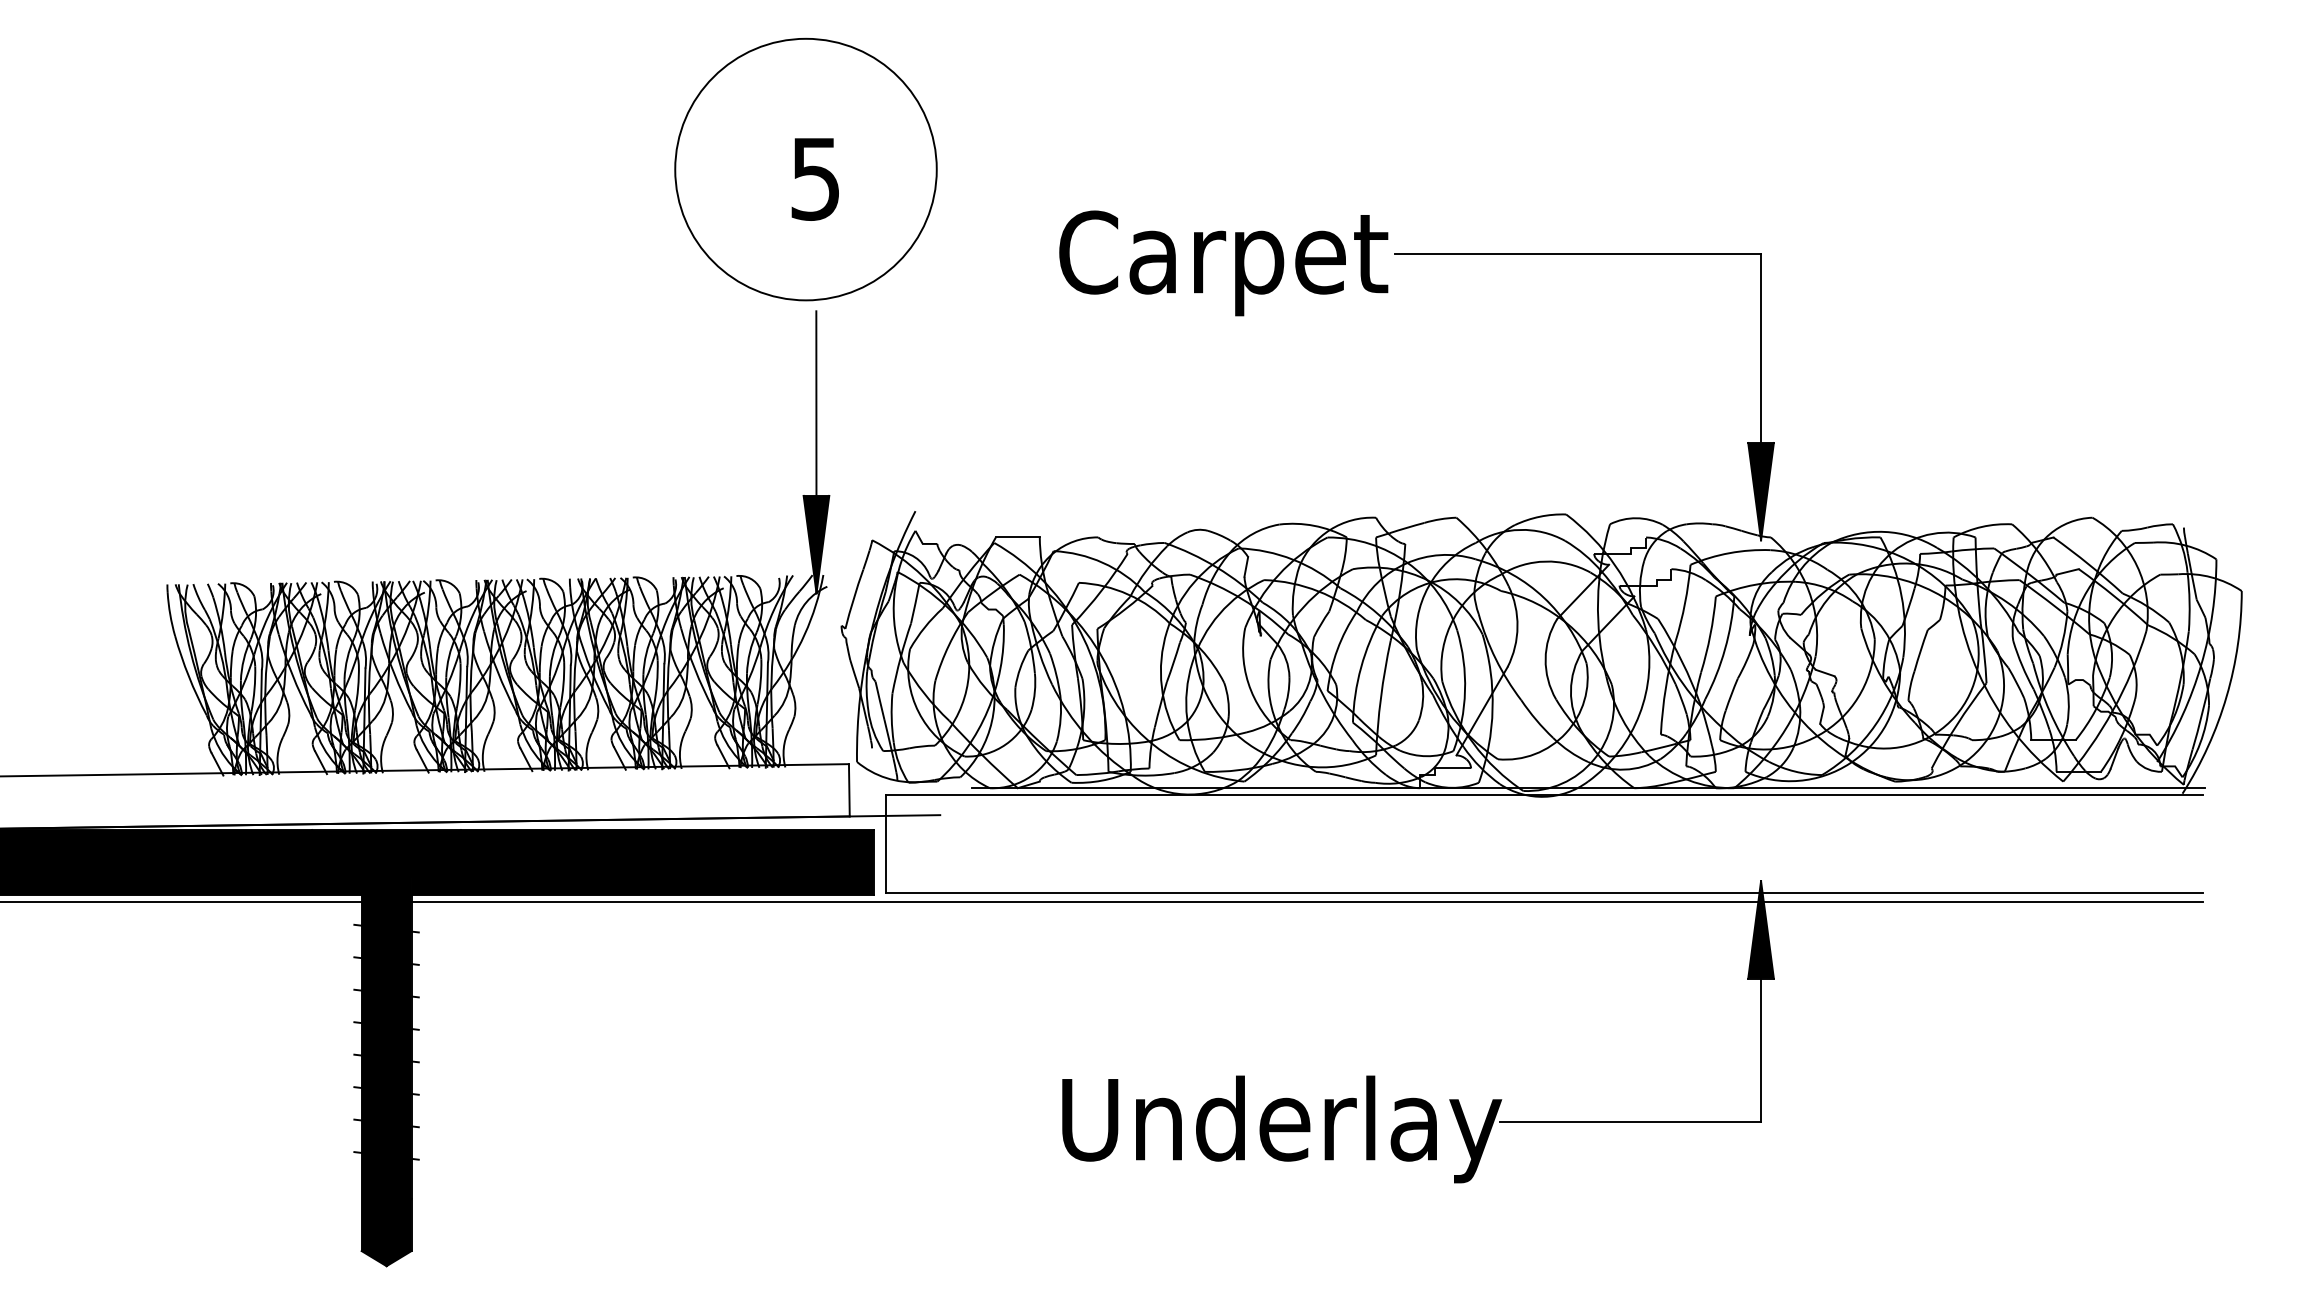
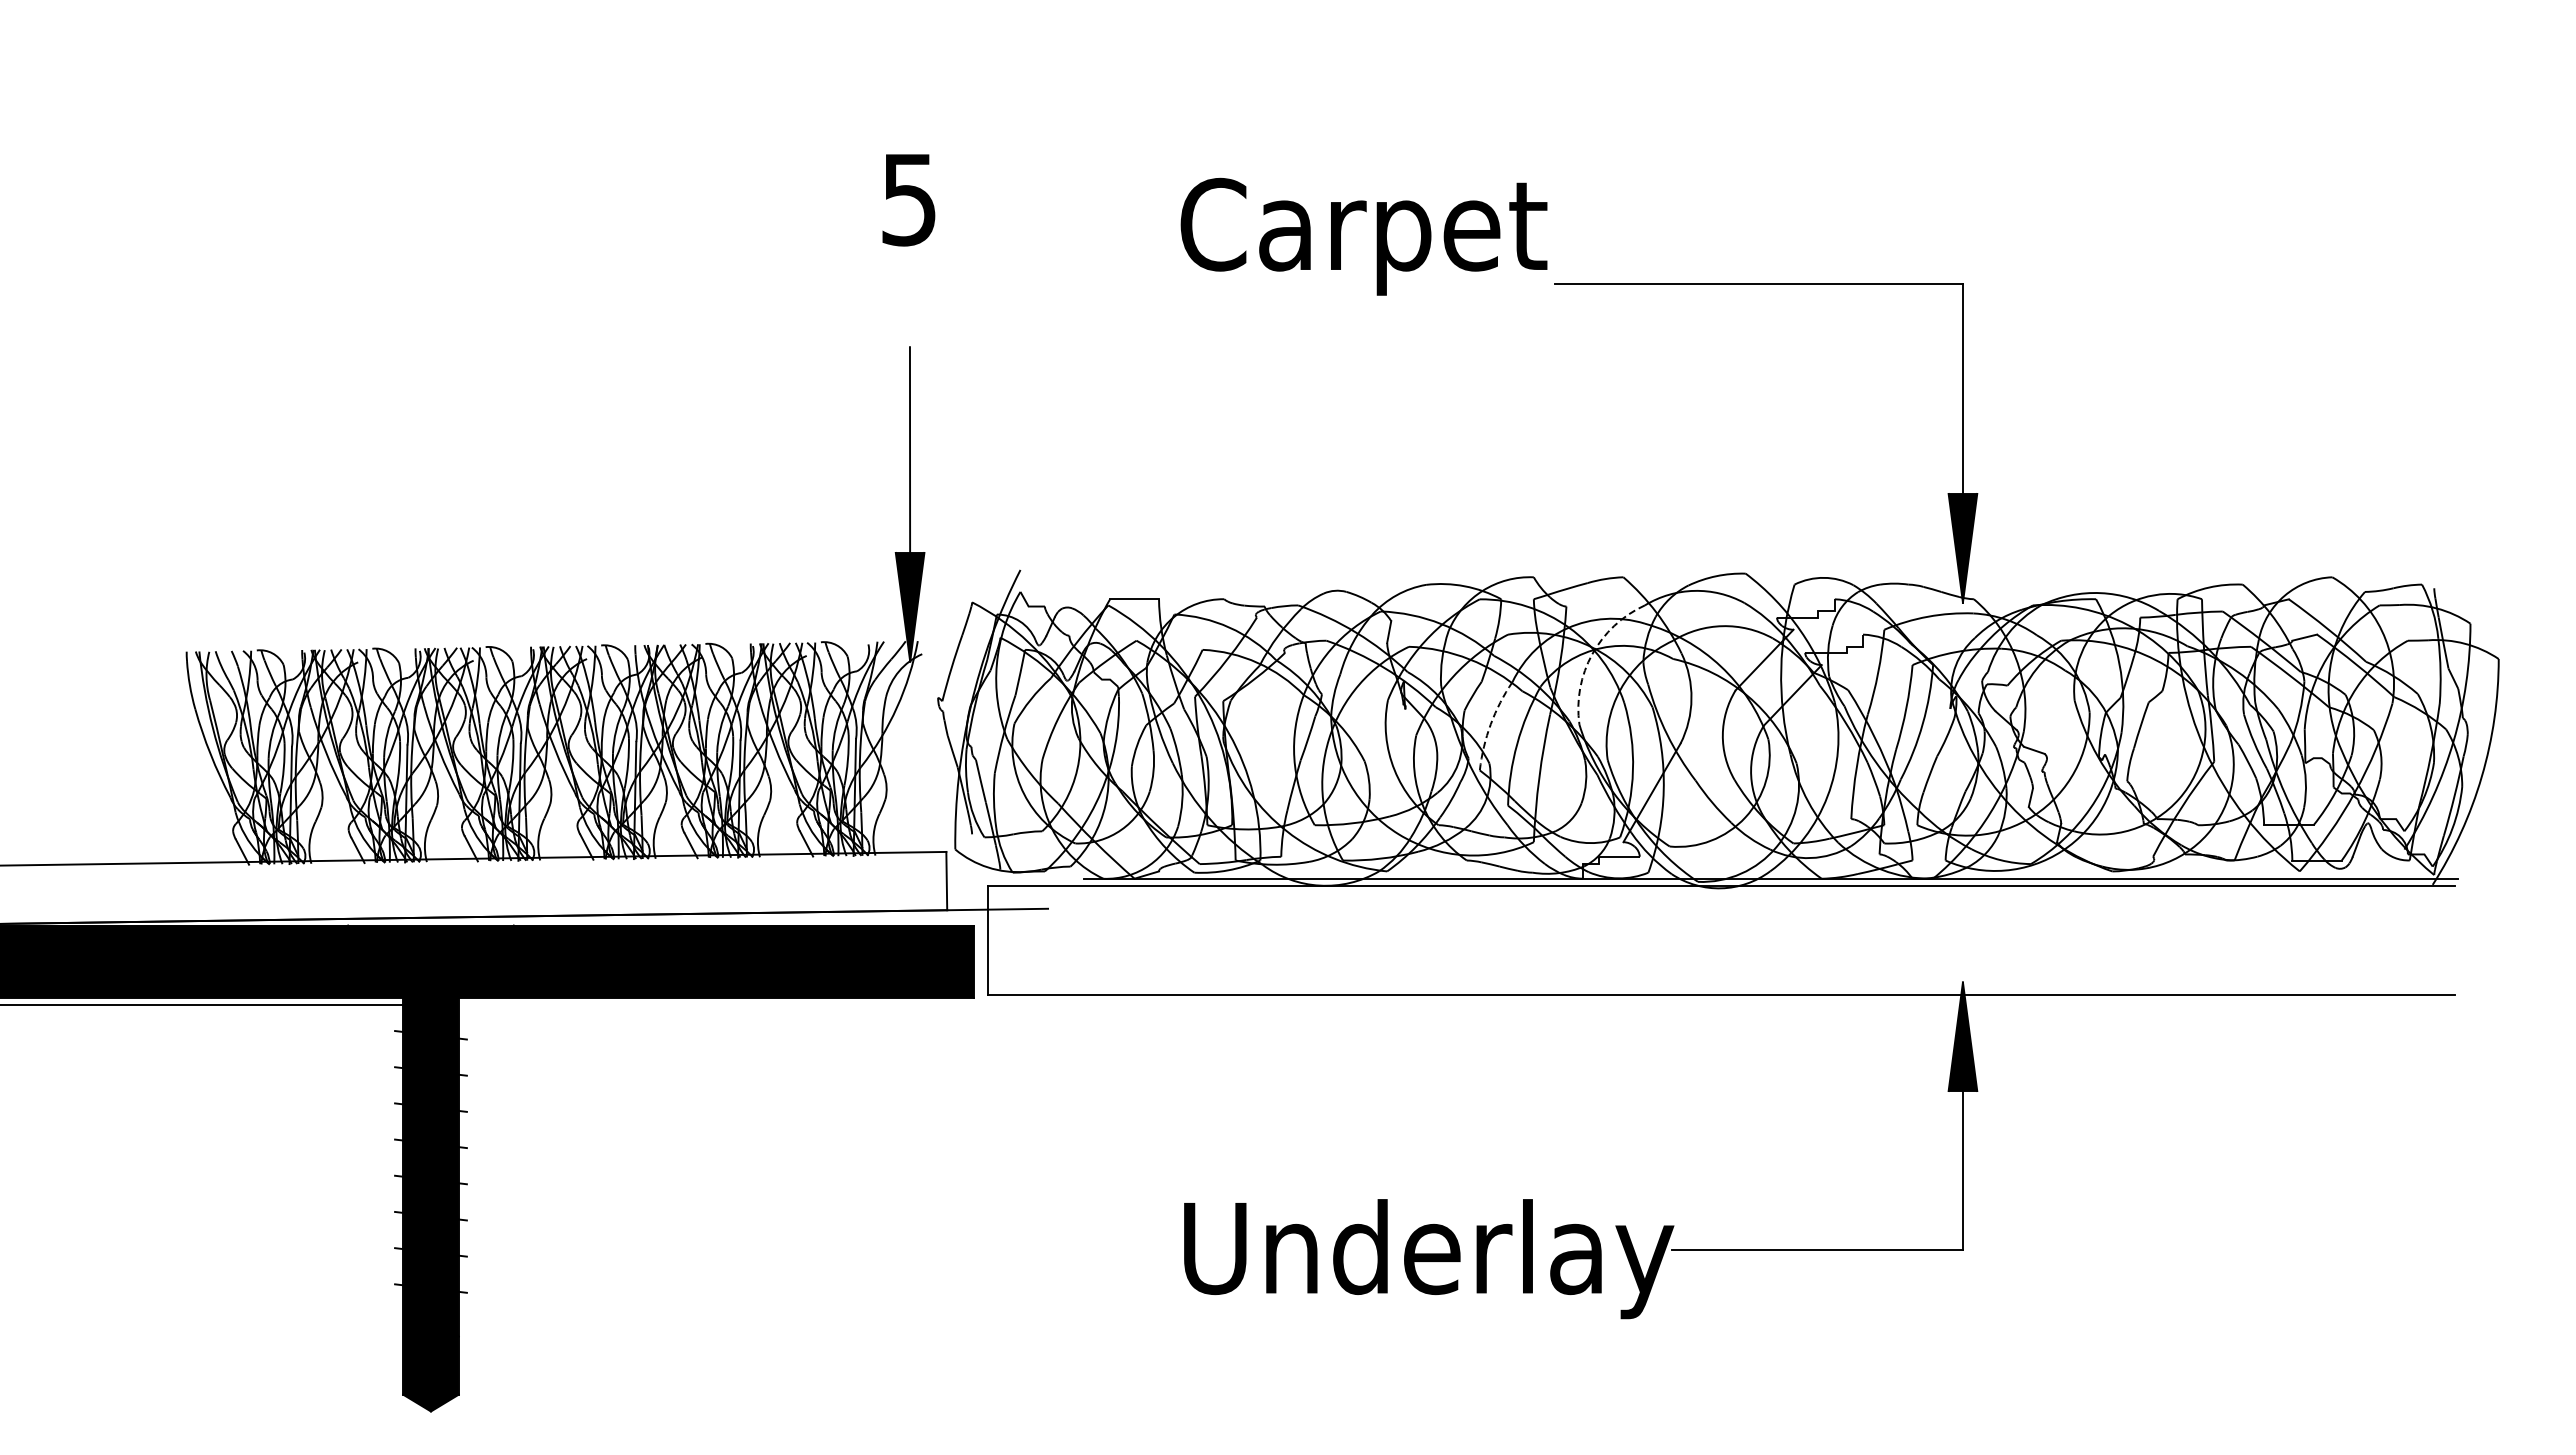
circle: (806, 168) -> (898, 188), removed
text: (1223, 263) -> (1363, 236), moved
arc: (1428, 587) -> (1592, 654), solid -> dashed
arc: (1337, 649) -> (1490, 724), solid -> dashed
line: (1306, 901) -> (1456, 1005), removed

